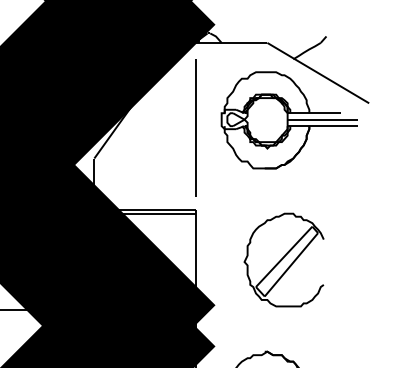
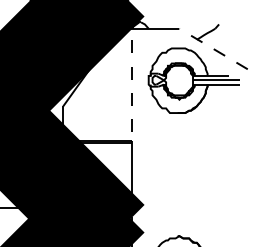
line: (318, 73) -> (213, 49), solid -> dashed
line: (196, 127) -> (131, 85), solid -> dashed
part: (283, 259) -> (190, 174), removed

